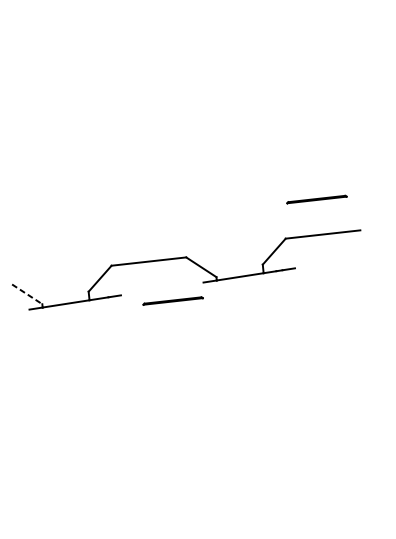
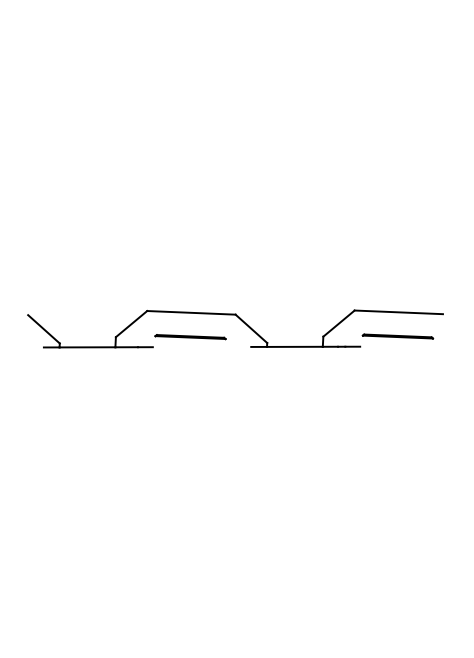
line: (316, 199) -> (397, 336), moved
line: (27, 294) -> (44, 329), dashed -> solid
line: (173, 301) -> (190, 337), moved

